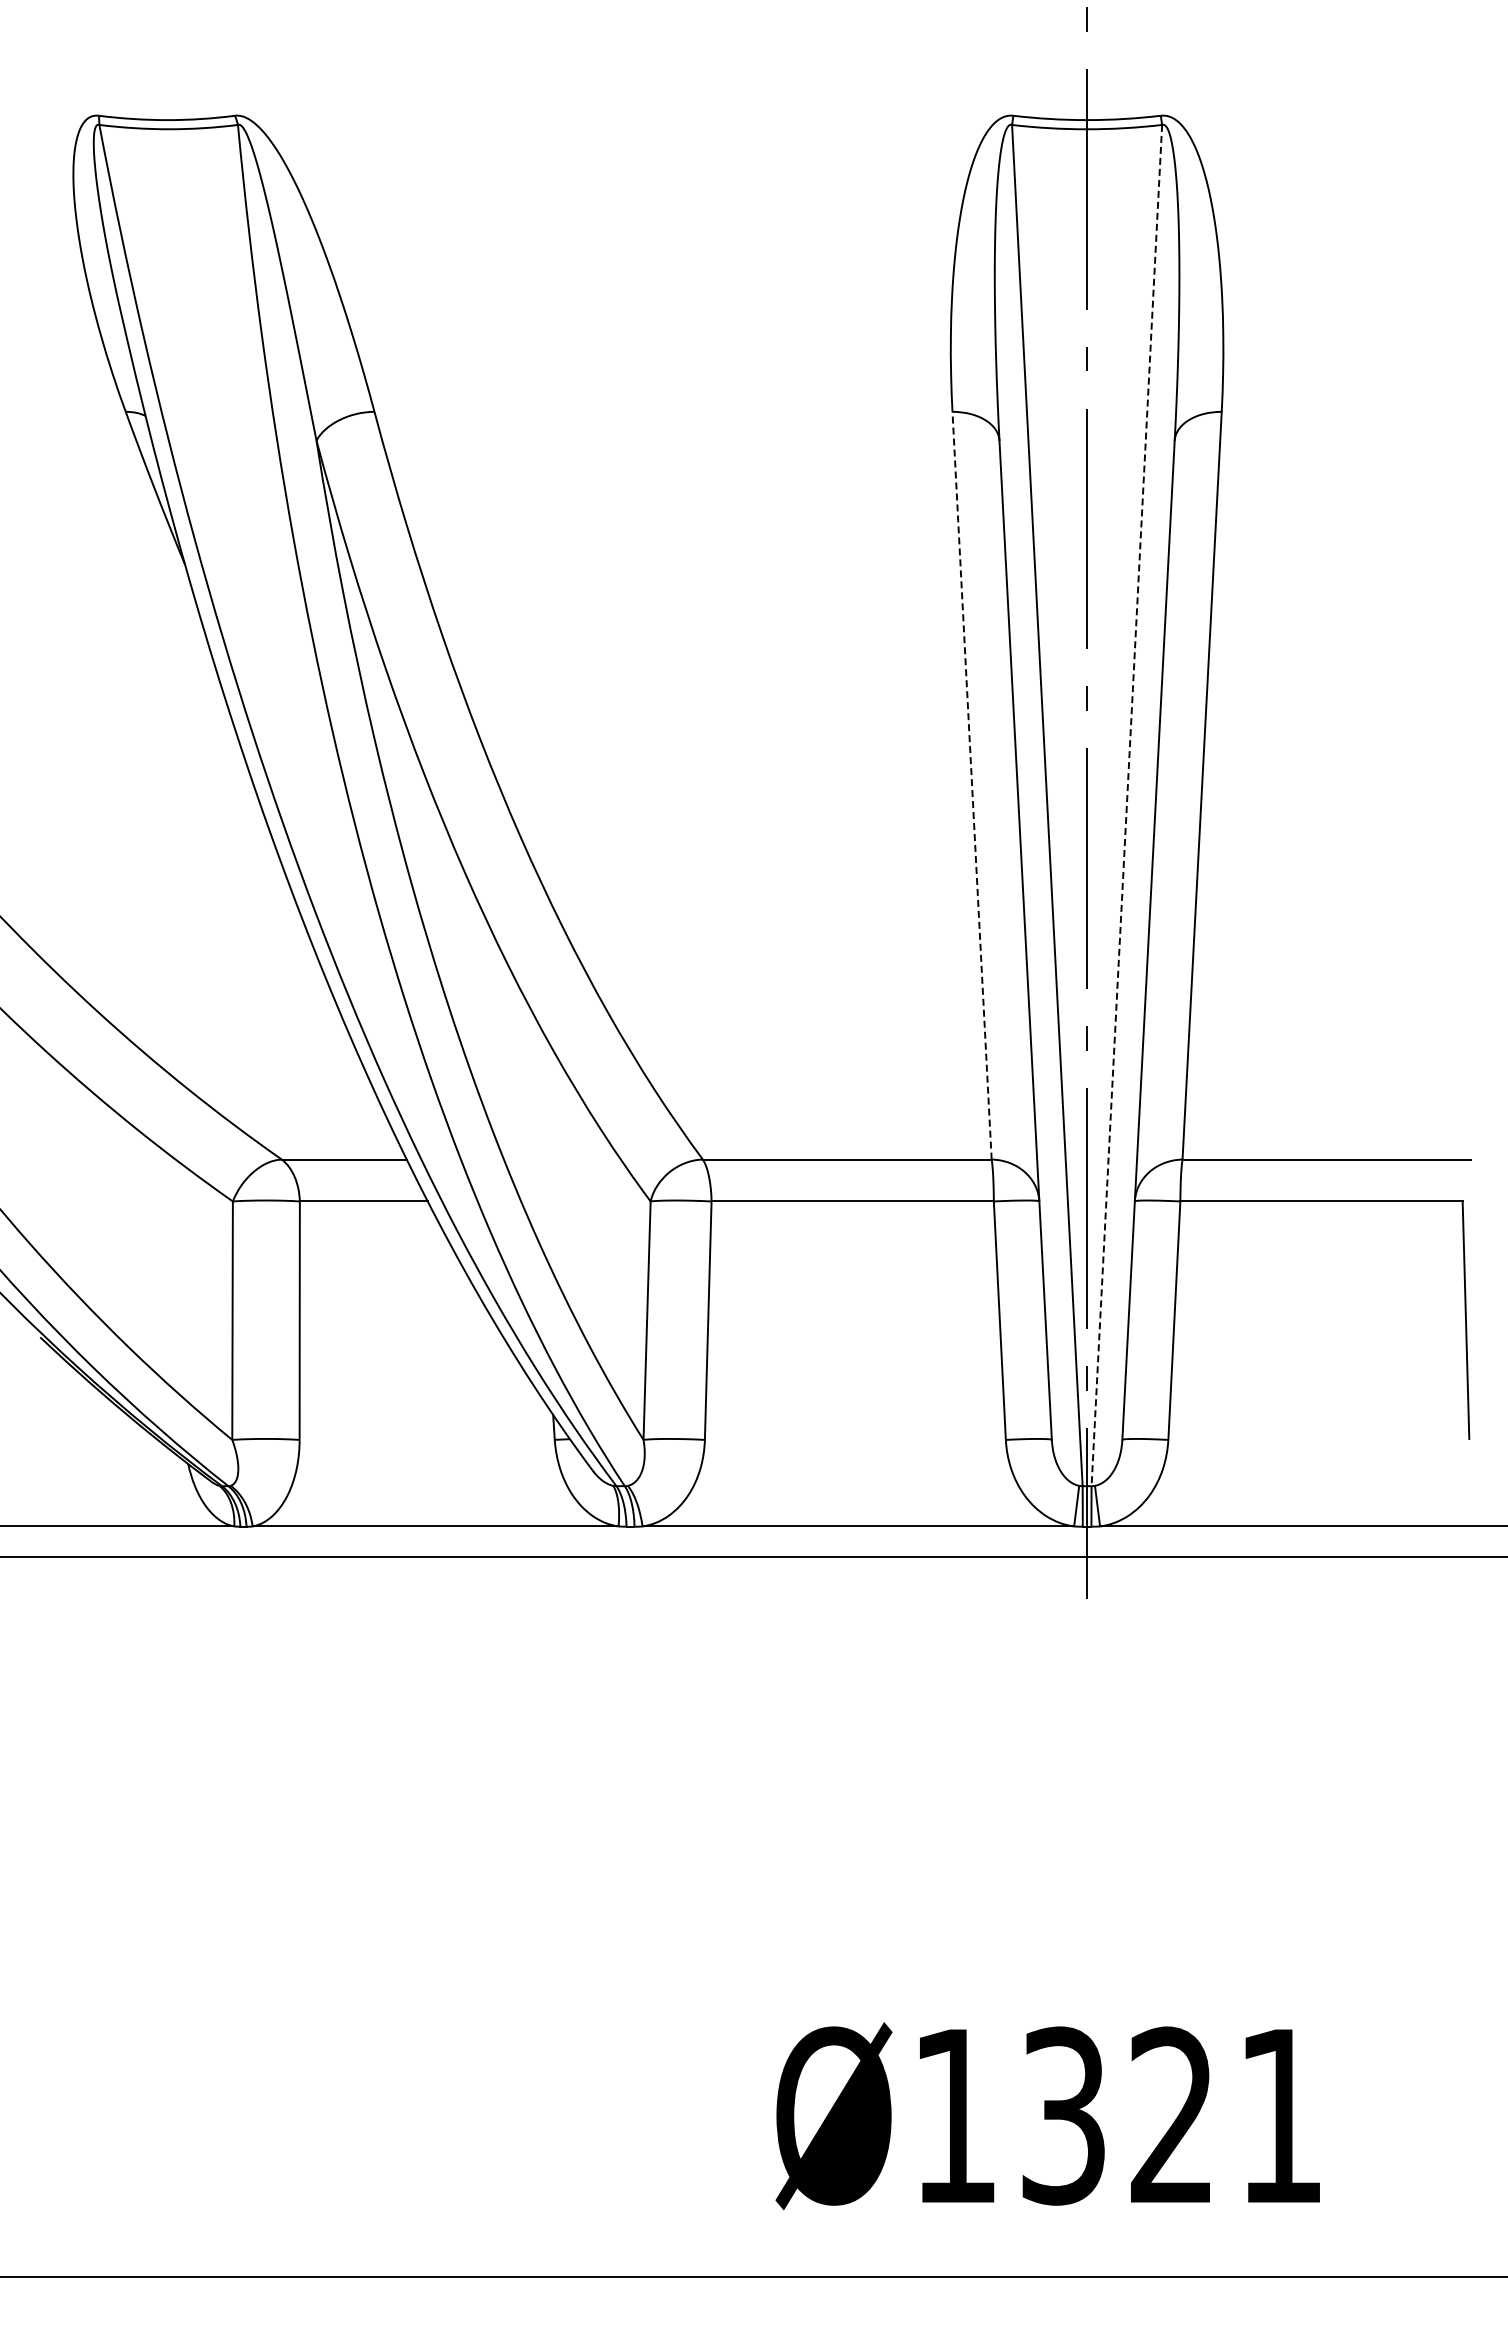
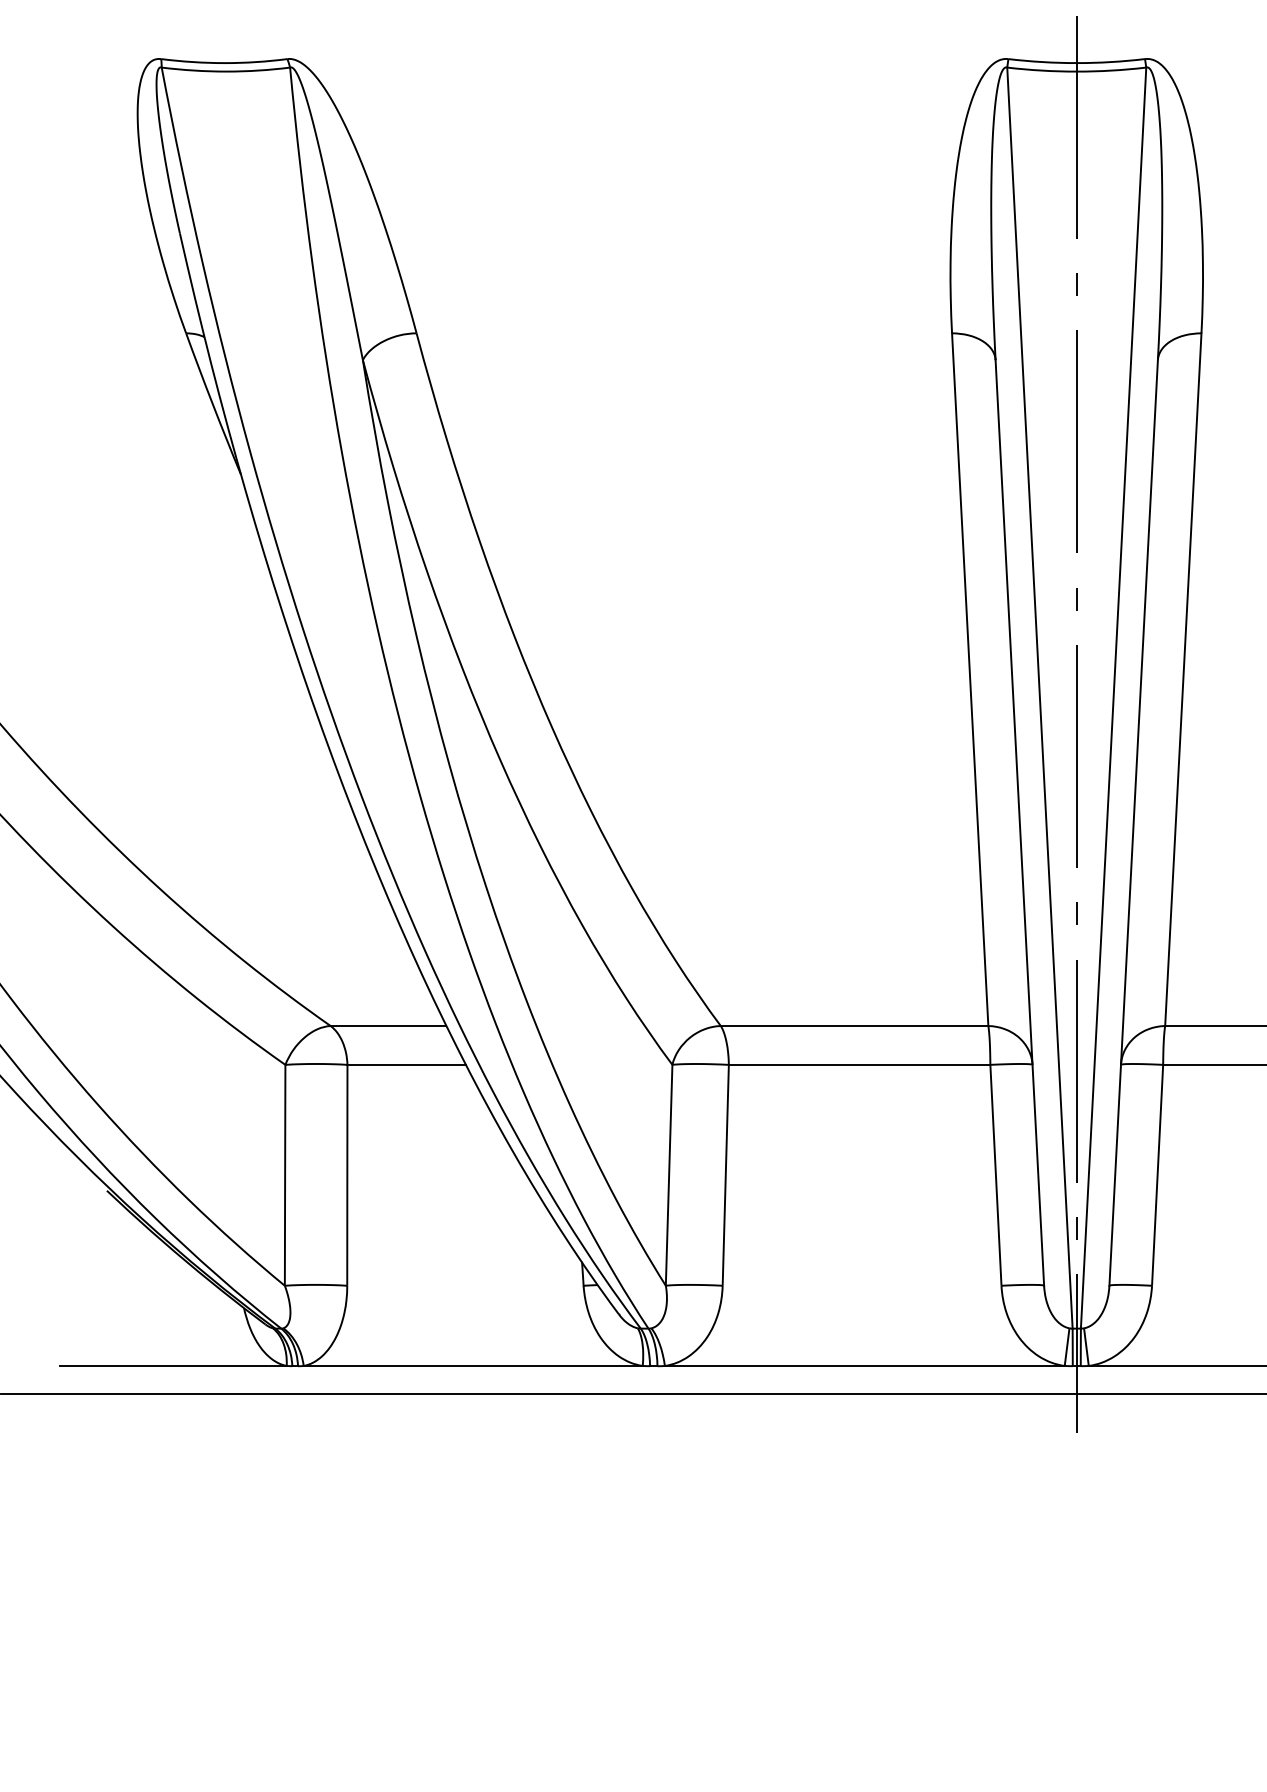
line: (972, 785) -> (970, 679), dashed -> solid
line: (1126, 805) -> (1113, 698), dashed -> solid

